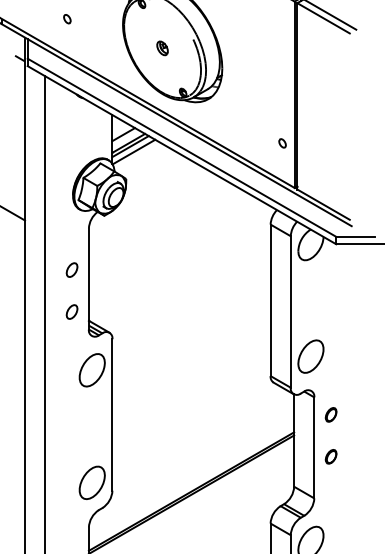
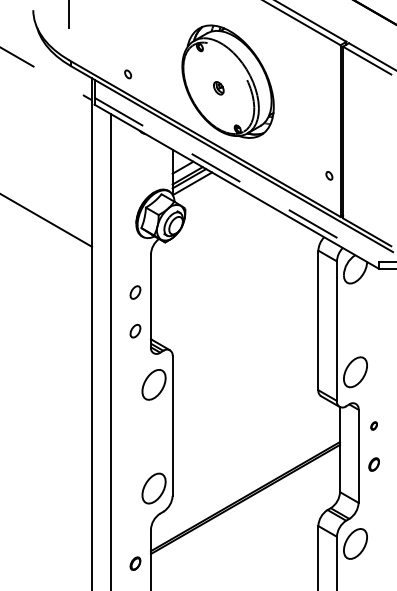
part: (67, 19) -> (128, 74), moved
line: (182, 148) -> (237, 180), solid -> dashed
part: (330, 414) -> (373, 425), size x0.6

